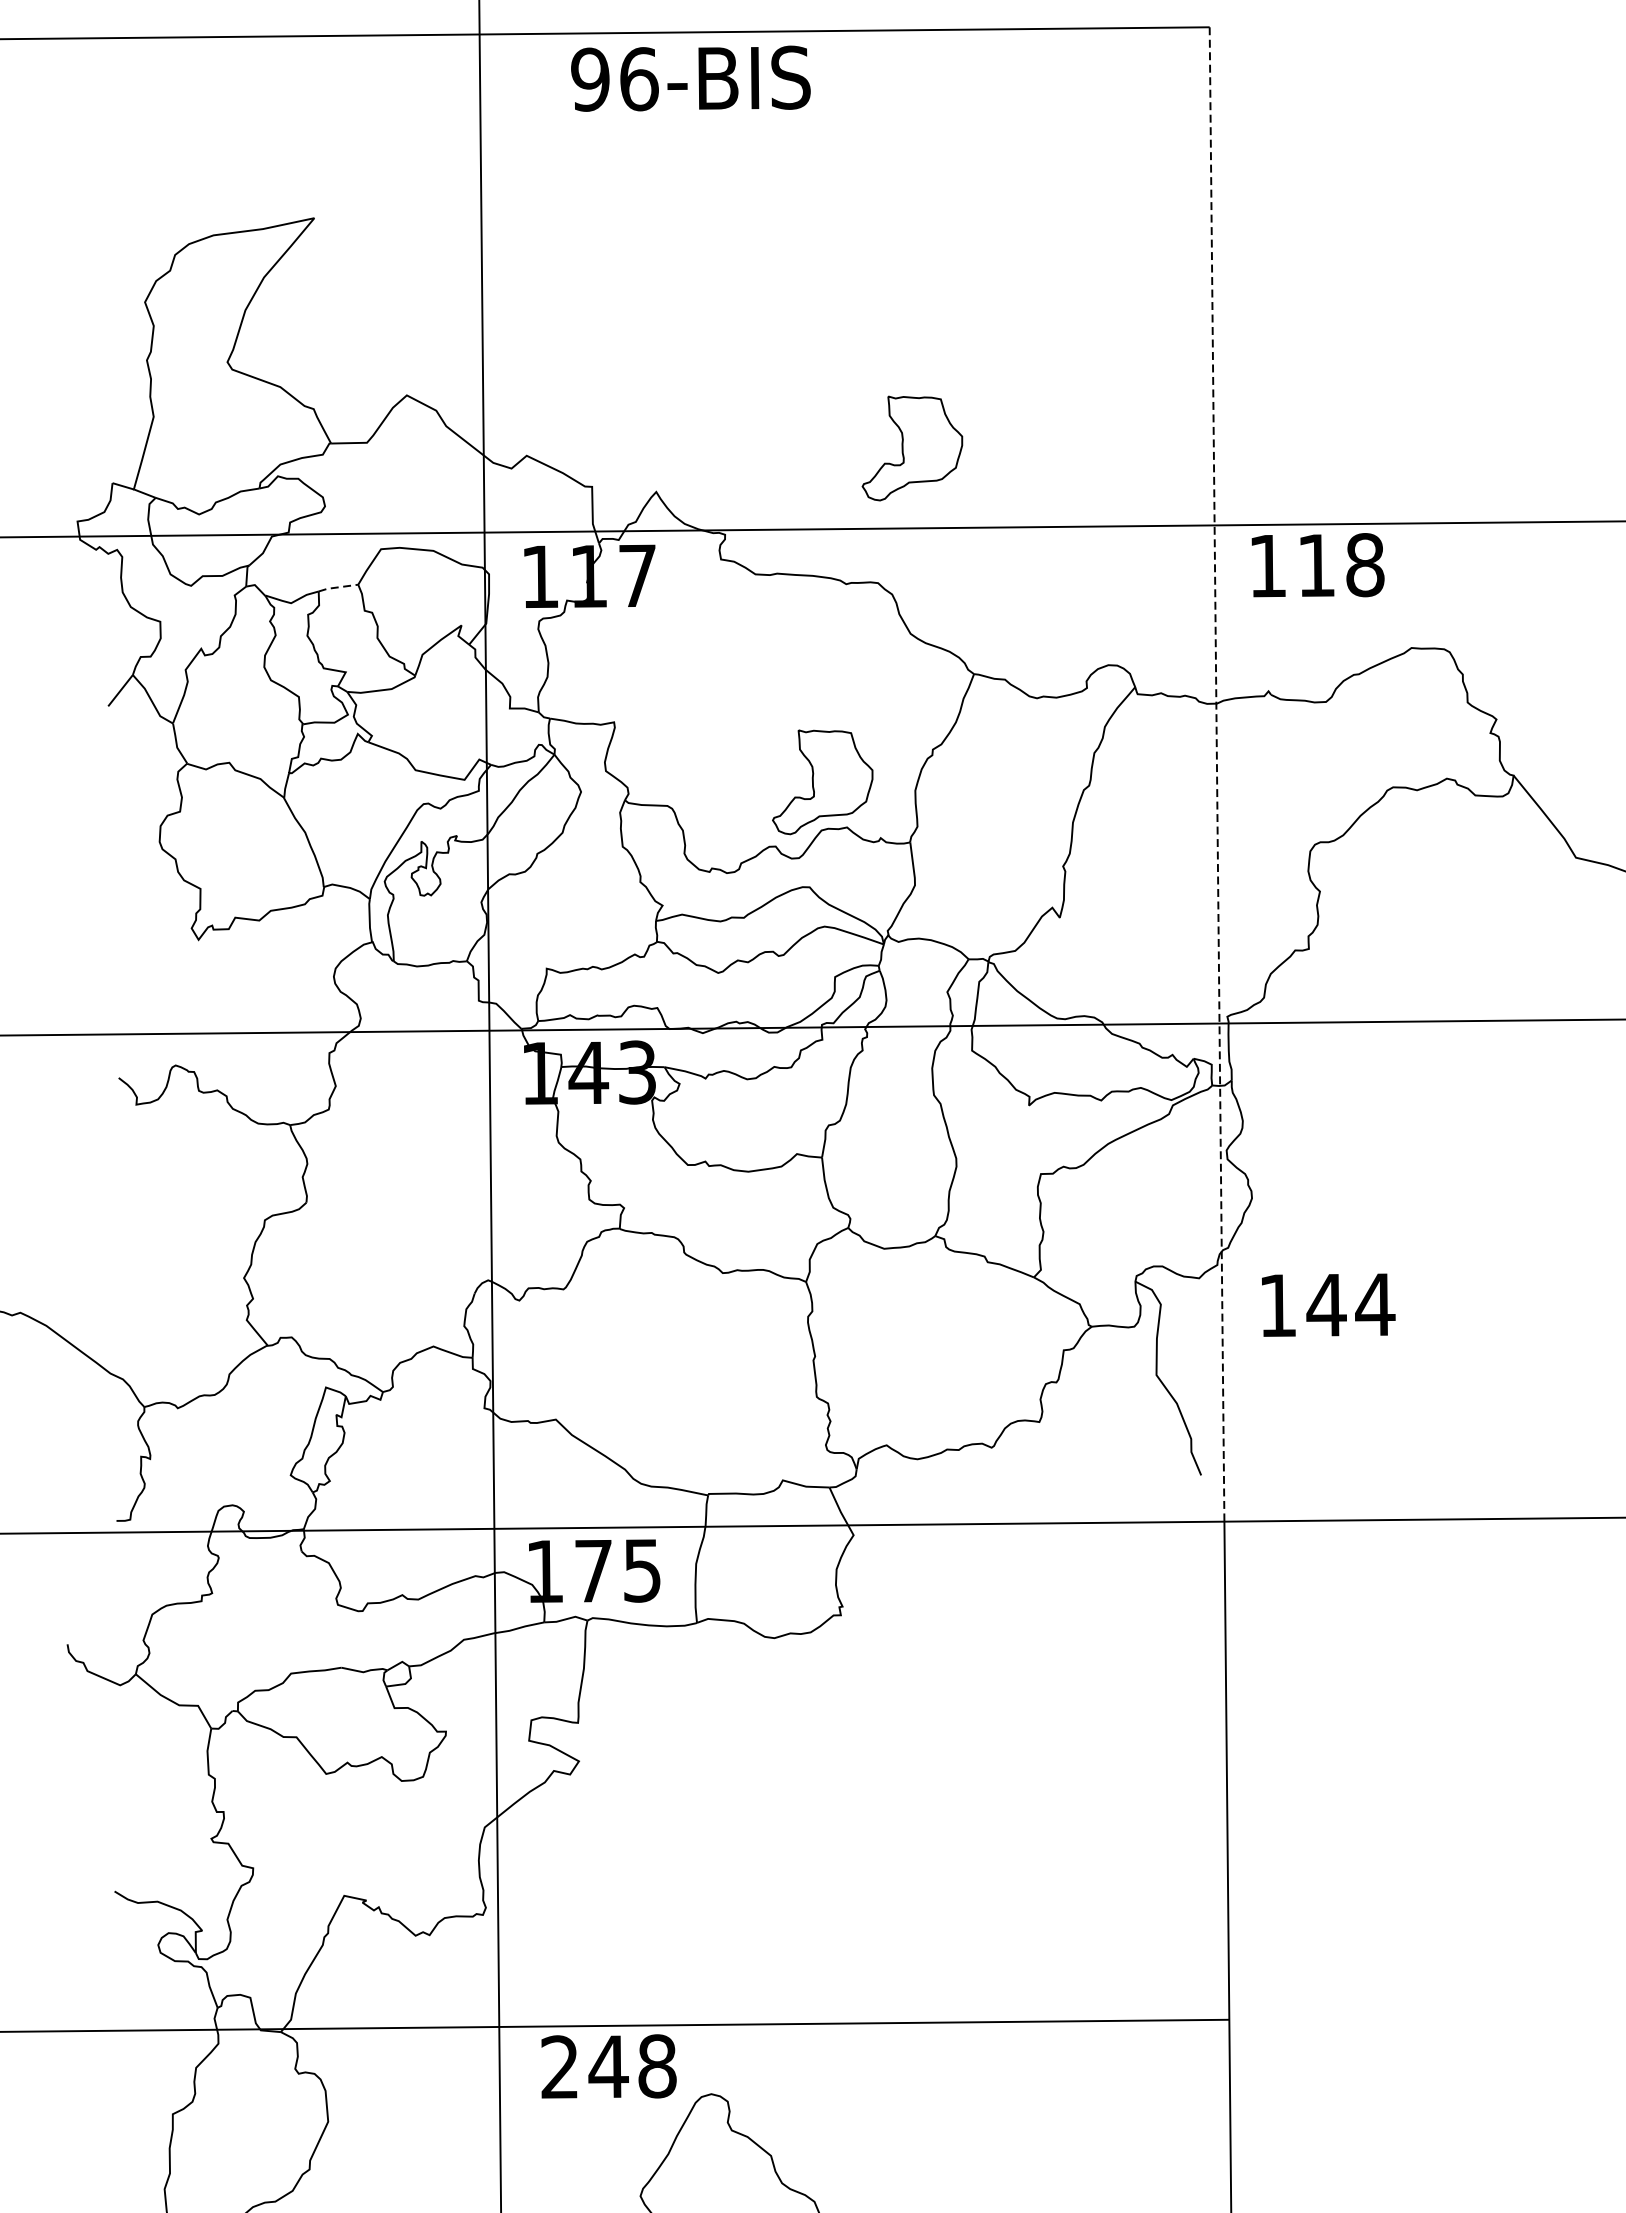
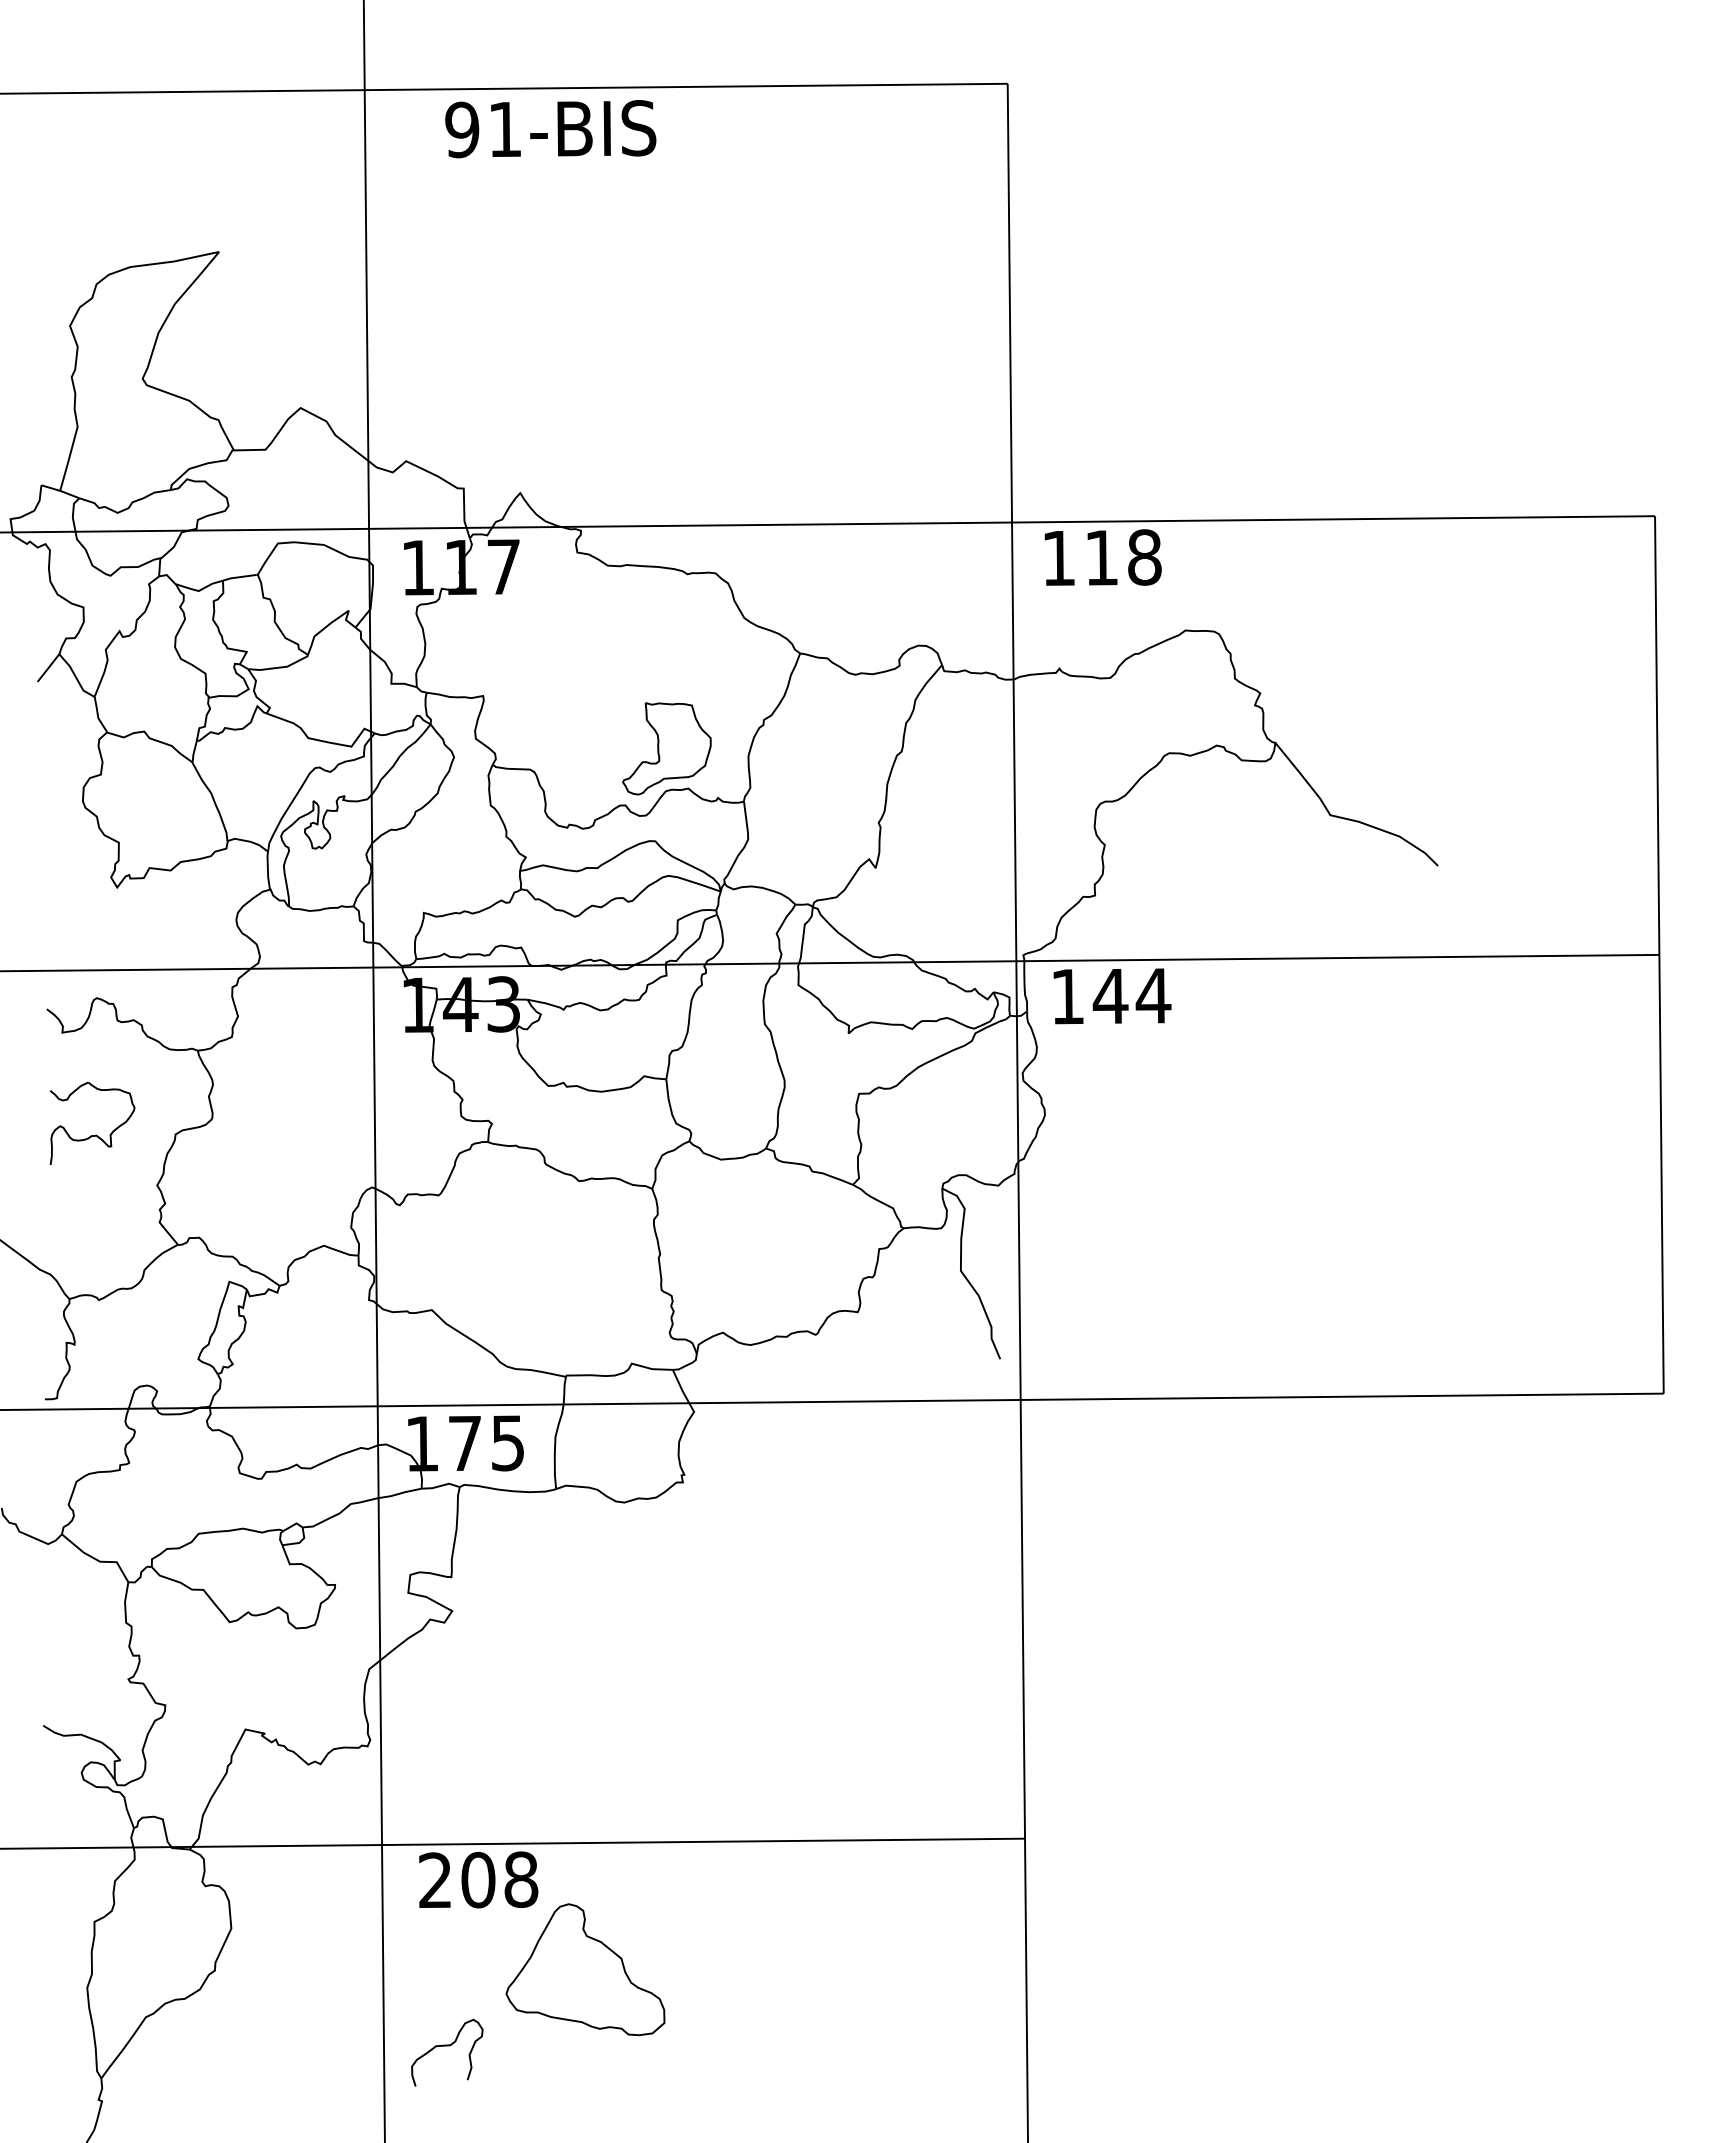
text: (639, 79) -> (505, 129), 96-BIS -> 91-BIS
part: (911, 448) -> (745, 454), removed
line: (337, 587) -> (239, 577), dashed -> solid
line: (1217, 775) -> (1014, 742), dashed -> solid
part: (173, 1220) -> (95, 1134), added
text: (1328, 1305) -> (1112, 996), moved
text: (608, 2066) -> (478, 1879), 248 -> 208

